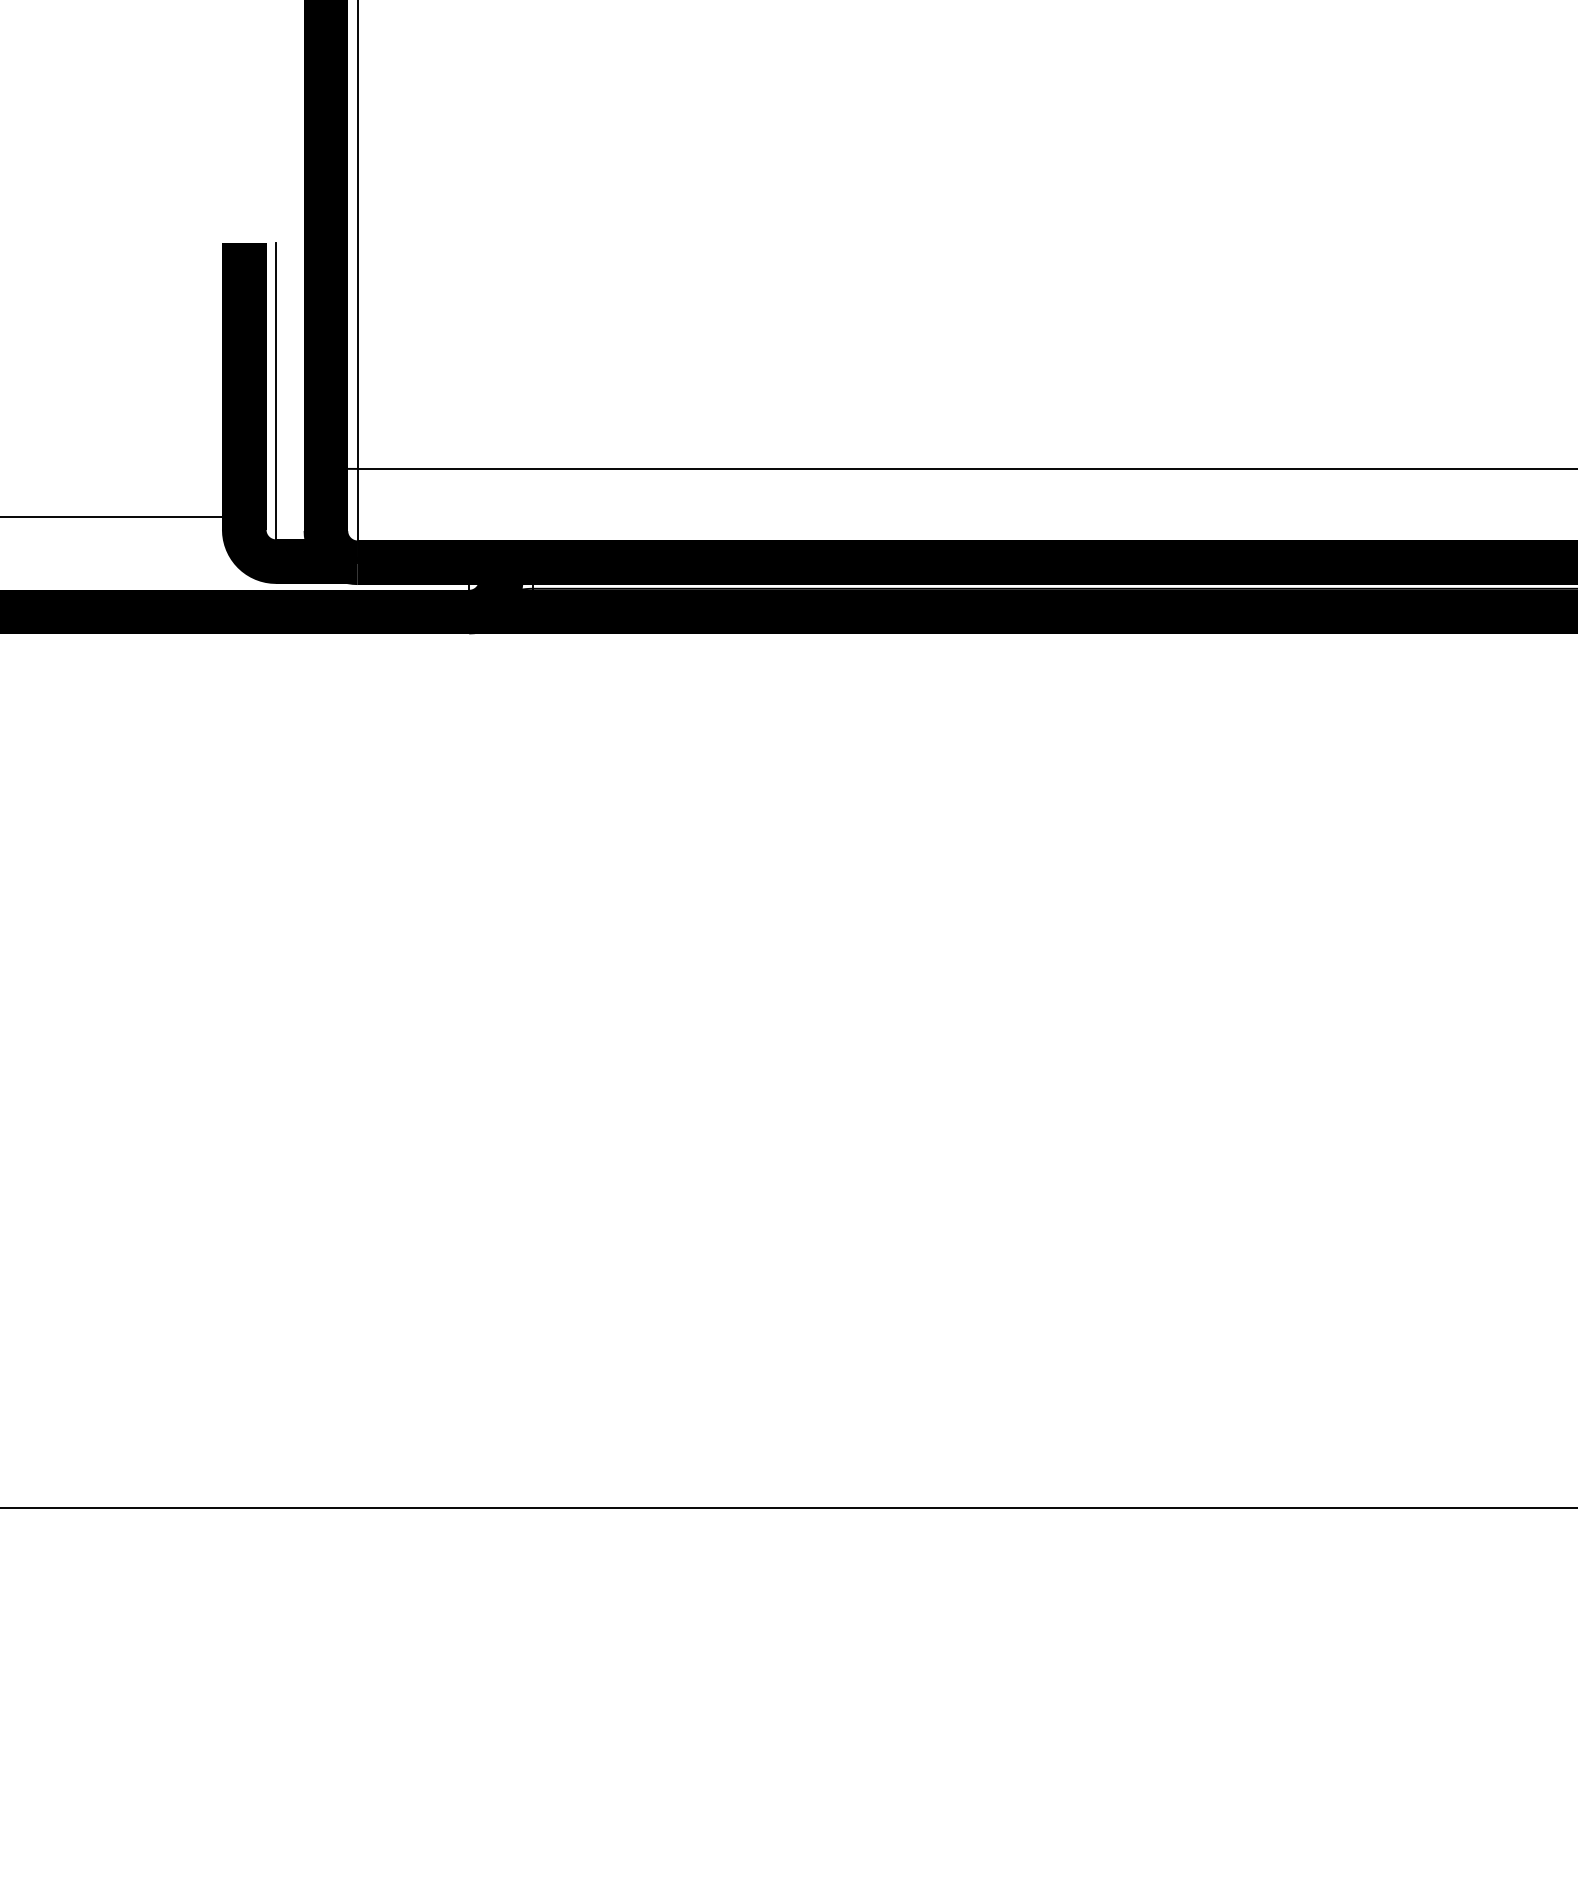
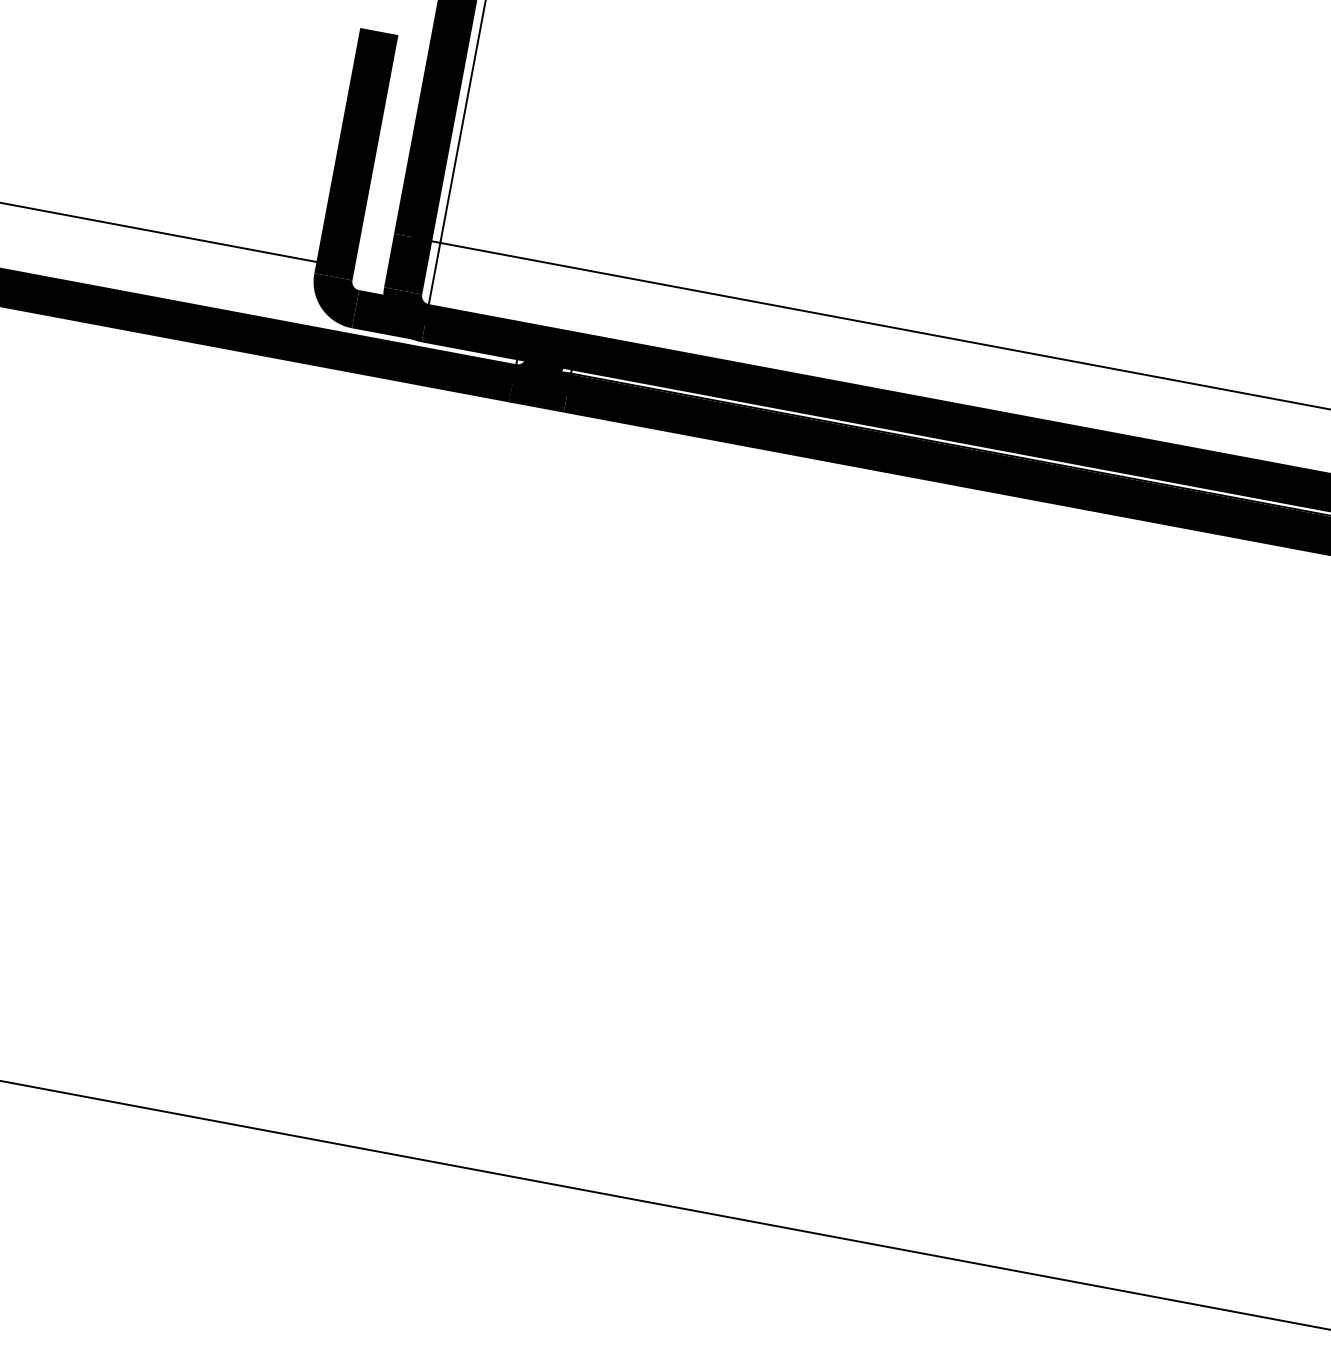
line: (276, 402) -> (381, 173), removed

